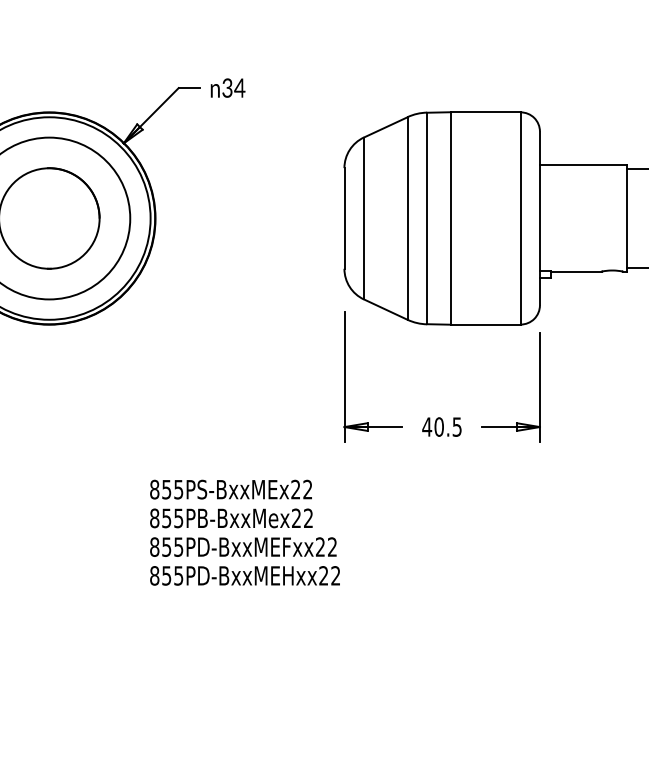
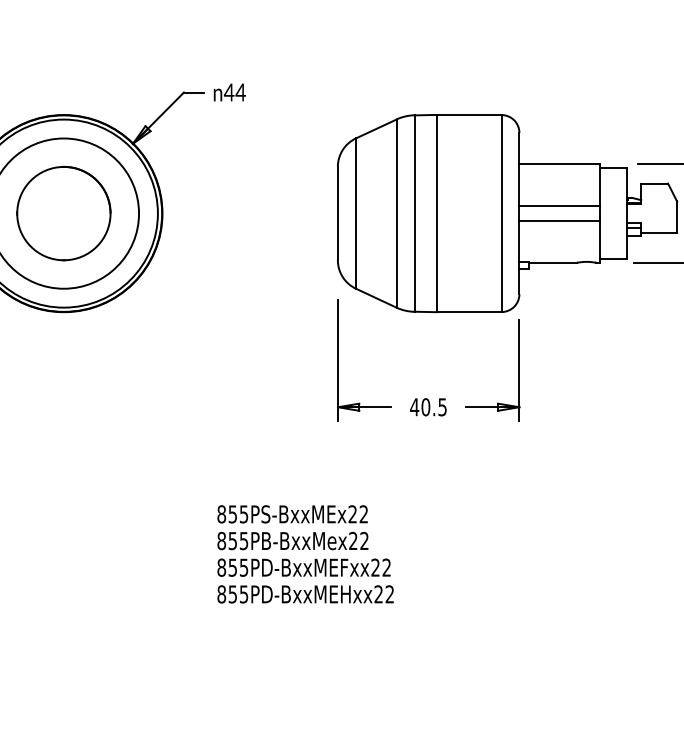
text: (226, 88) -> (228, 92), 34 -> 44
line: (583, 210) -> (559, 206), added
line: (583, 225) -> (559, 220), added
text: (244, 532) -> (305, 554), moved

